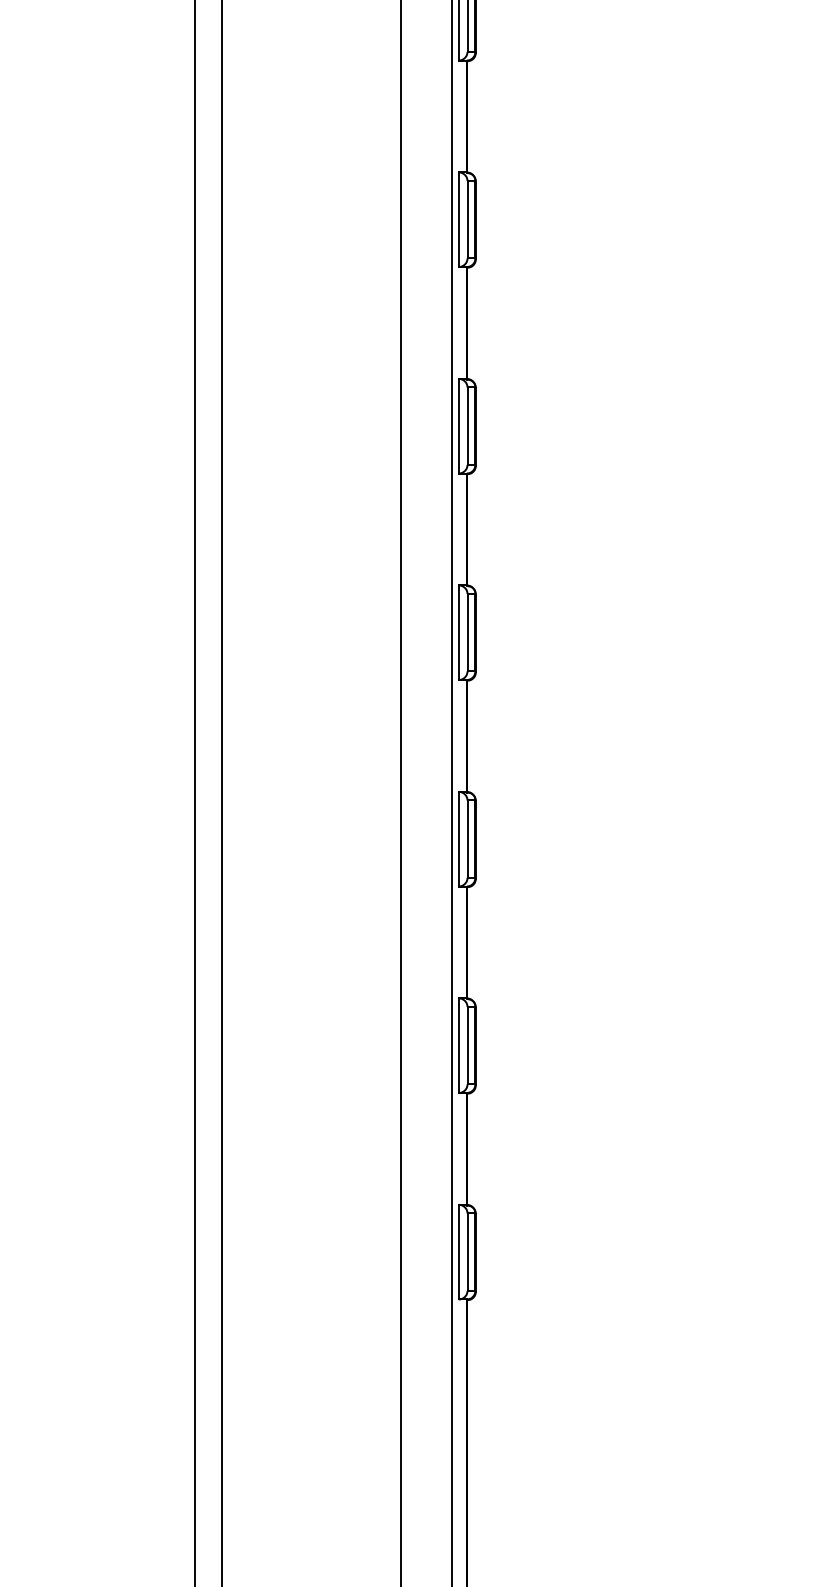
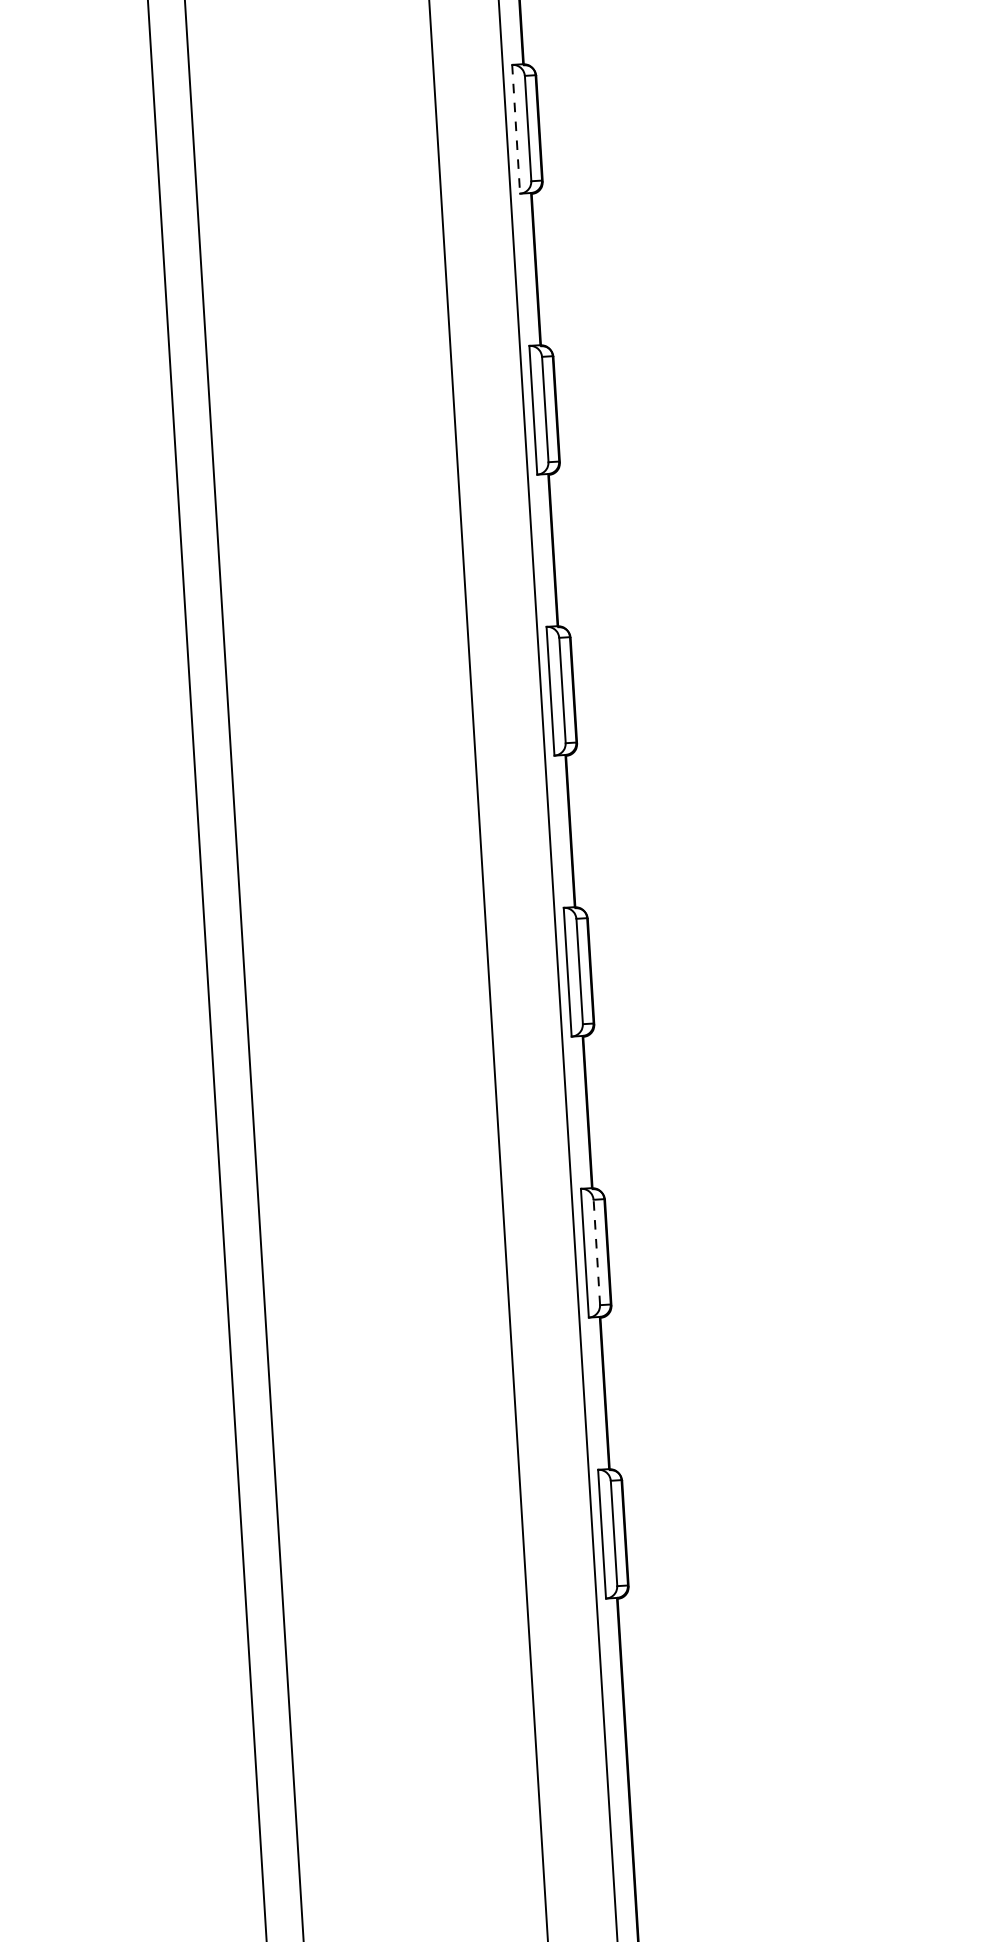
line: (458, 220) -> (515, 130), solid -> dashed
line: (467, 1045) -> (596, 1252), solid -> dashed

